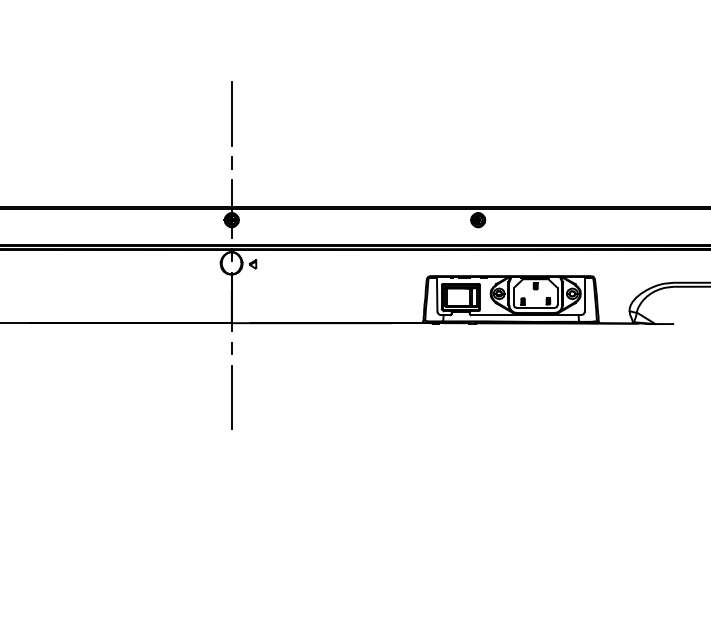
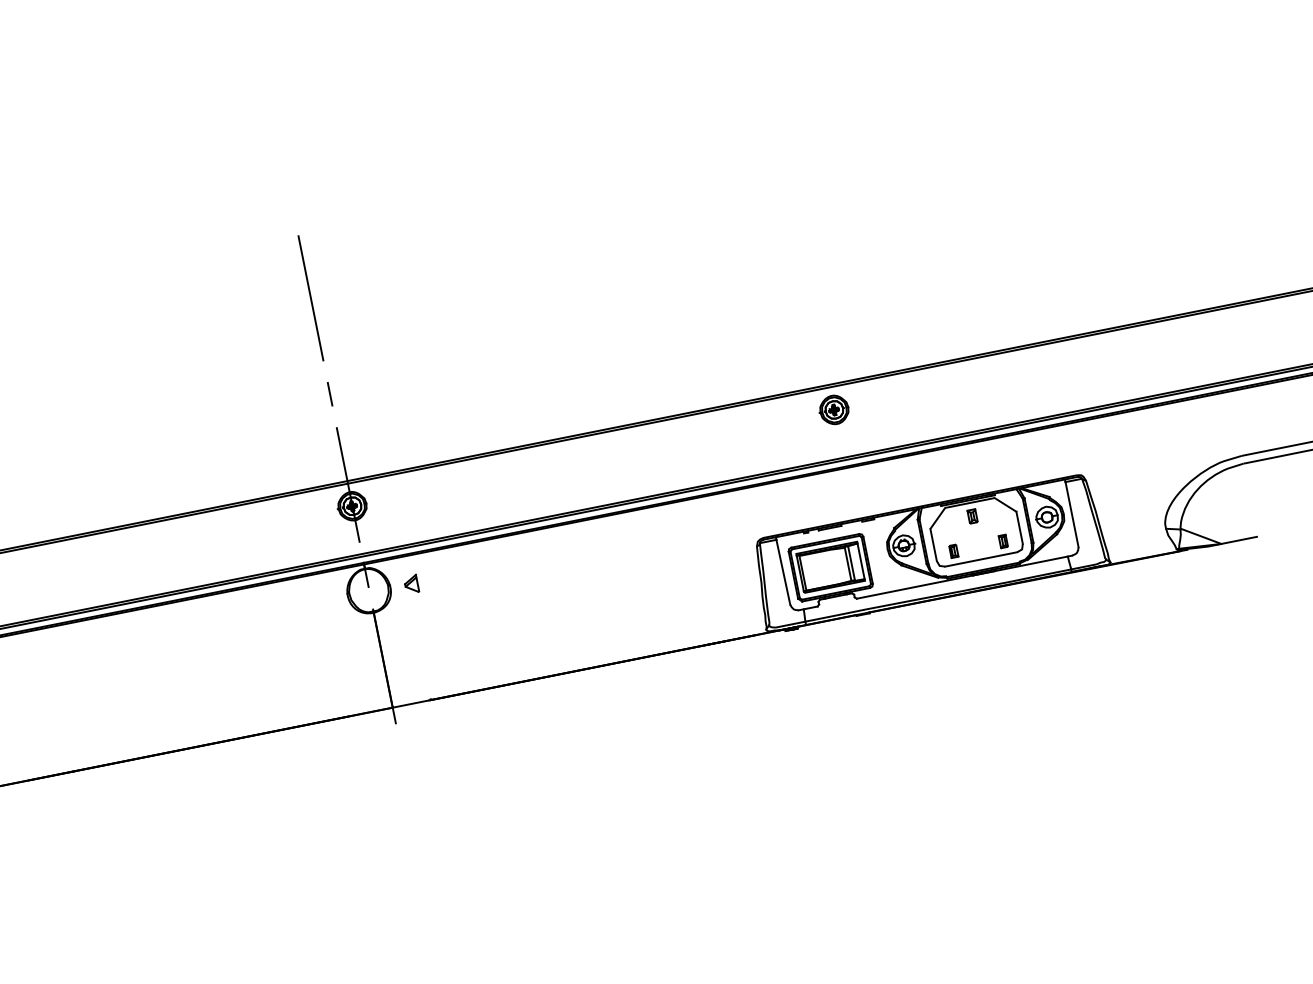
line: (231, 348) -> (401, 757), removed
line: (231, 397) -> (421, 853), removed

